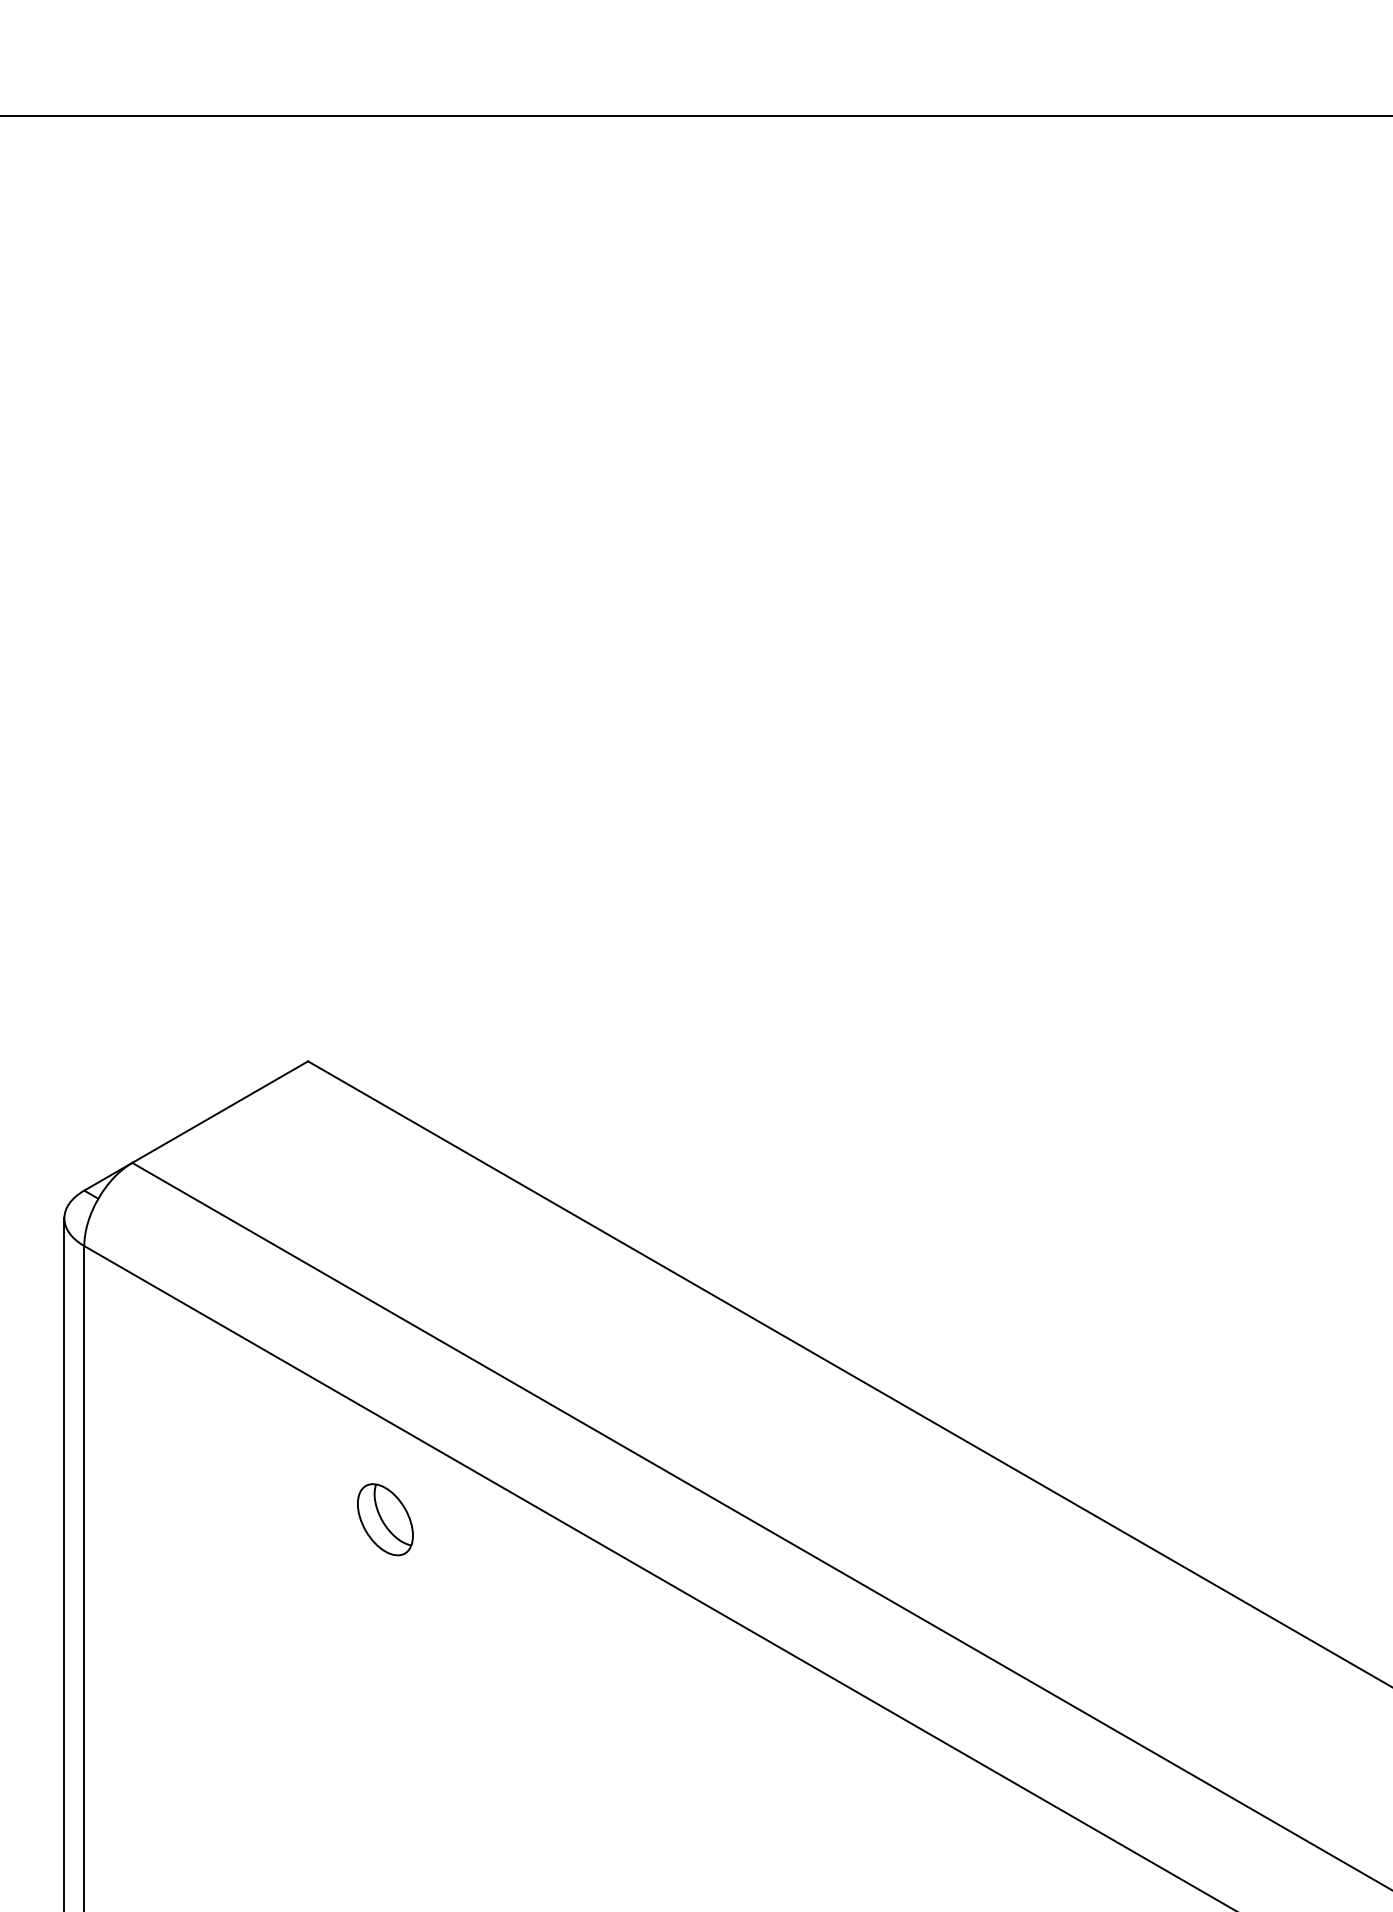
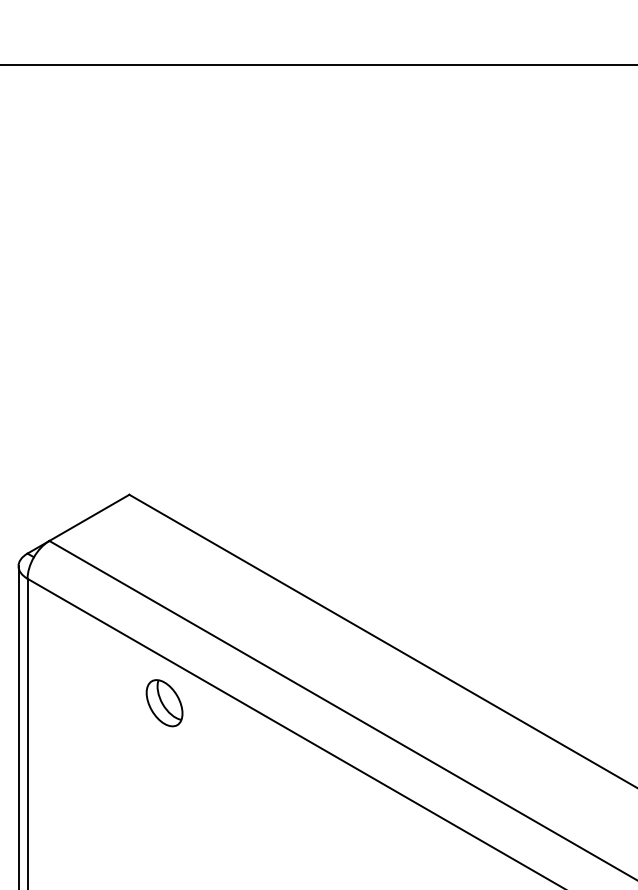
part: (385, 1520) -> (164, 703), size x1.43

